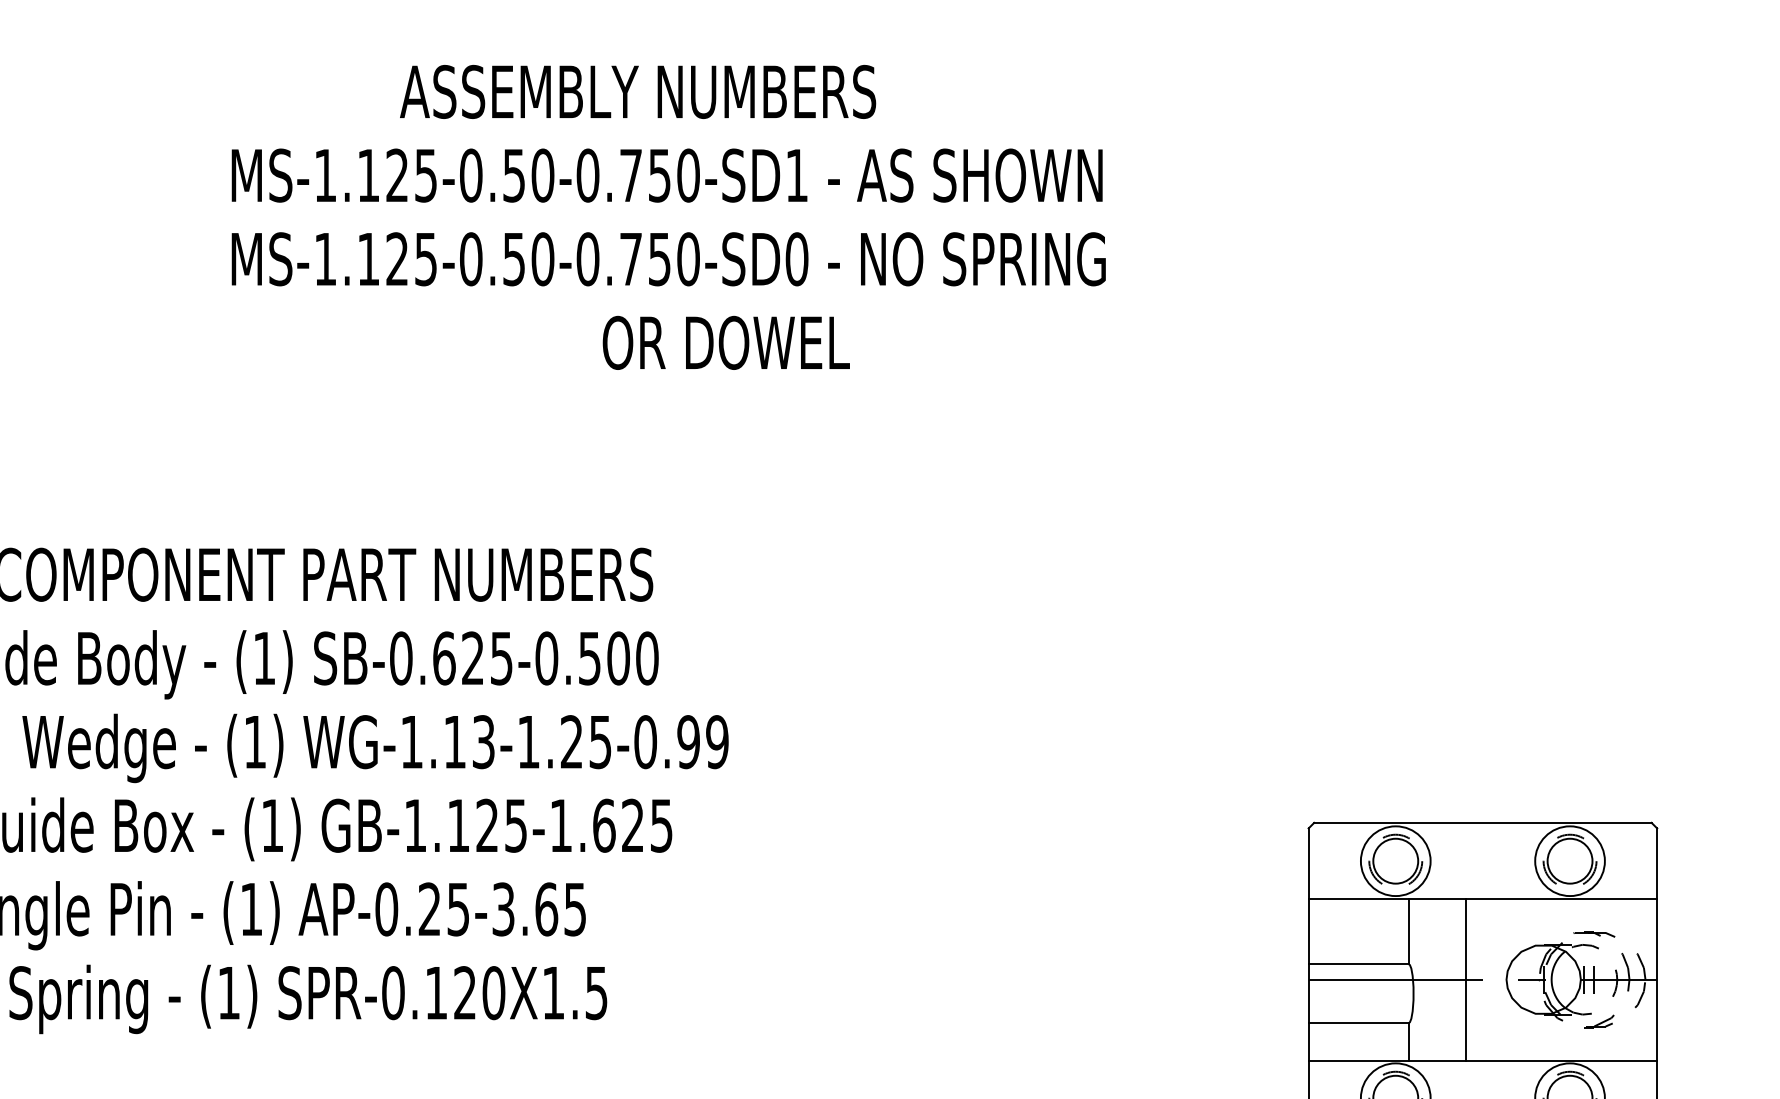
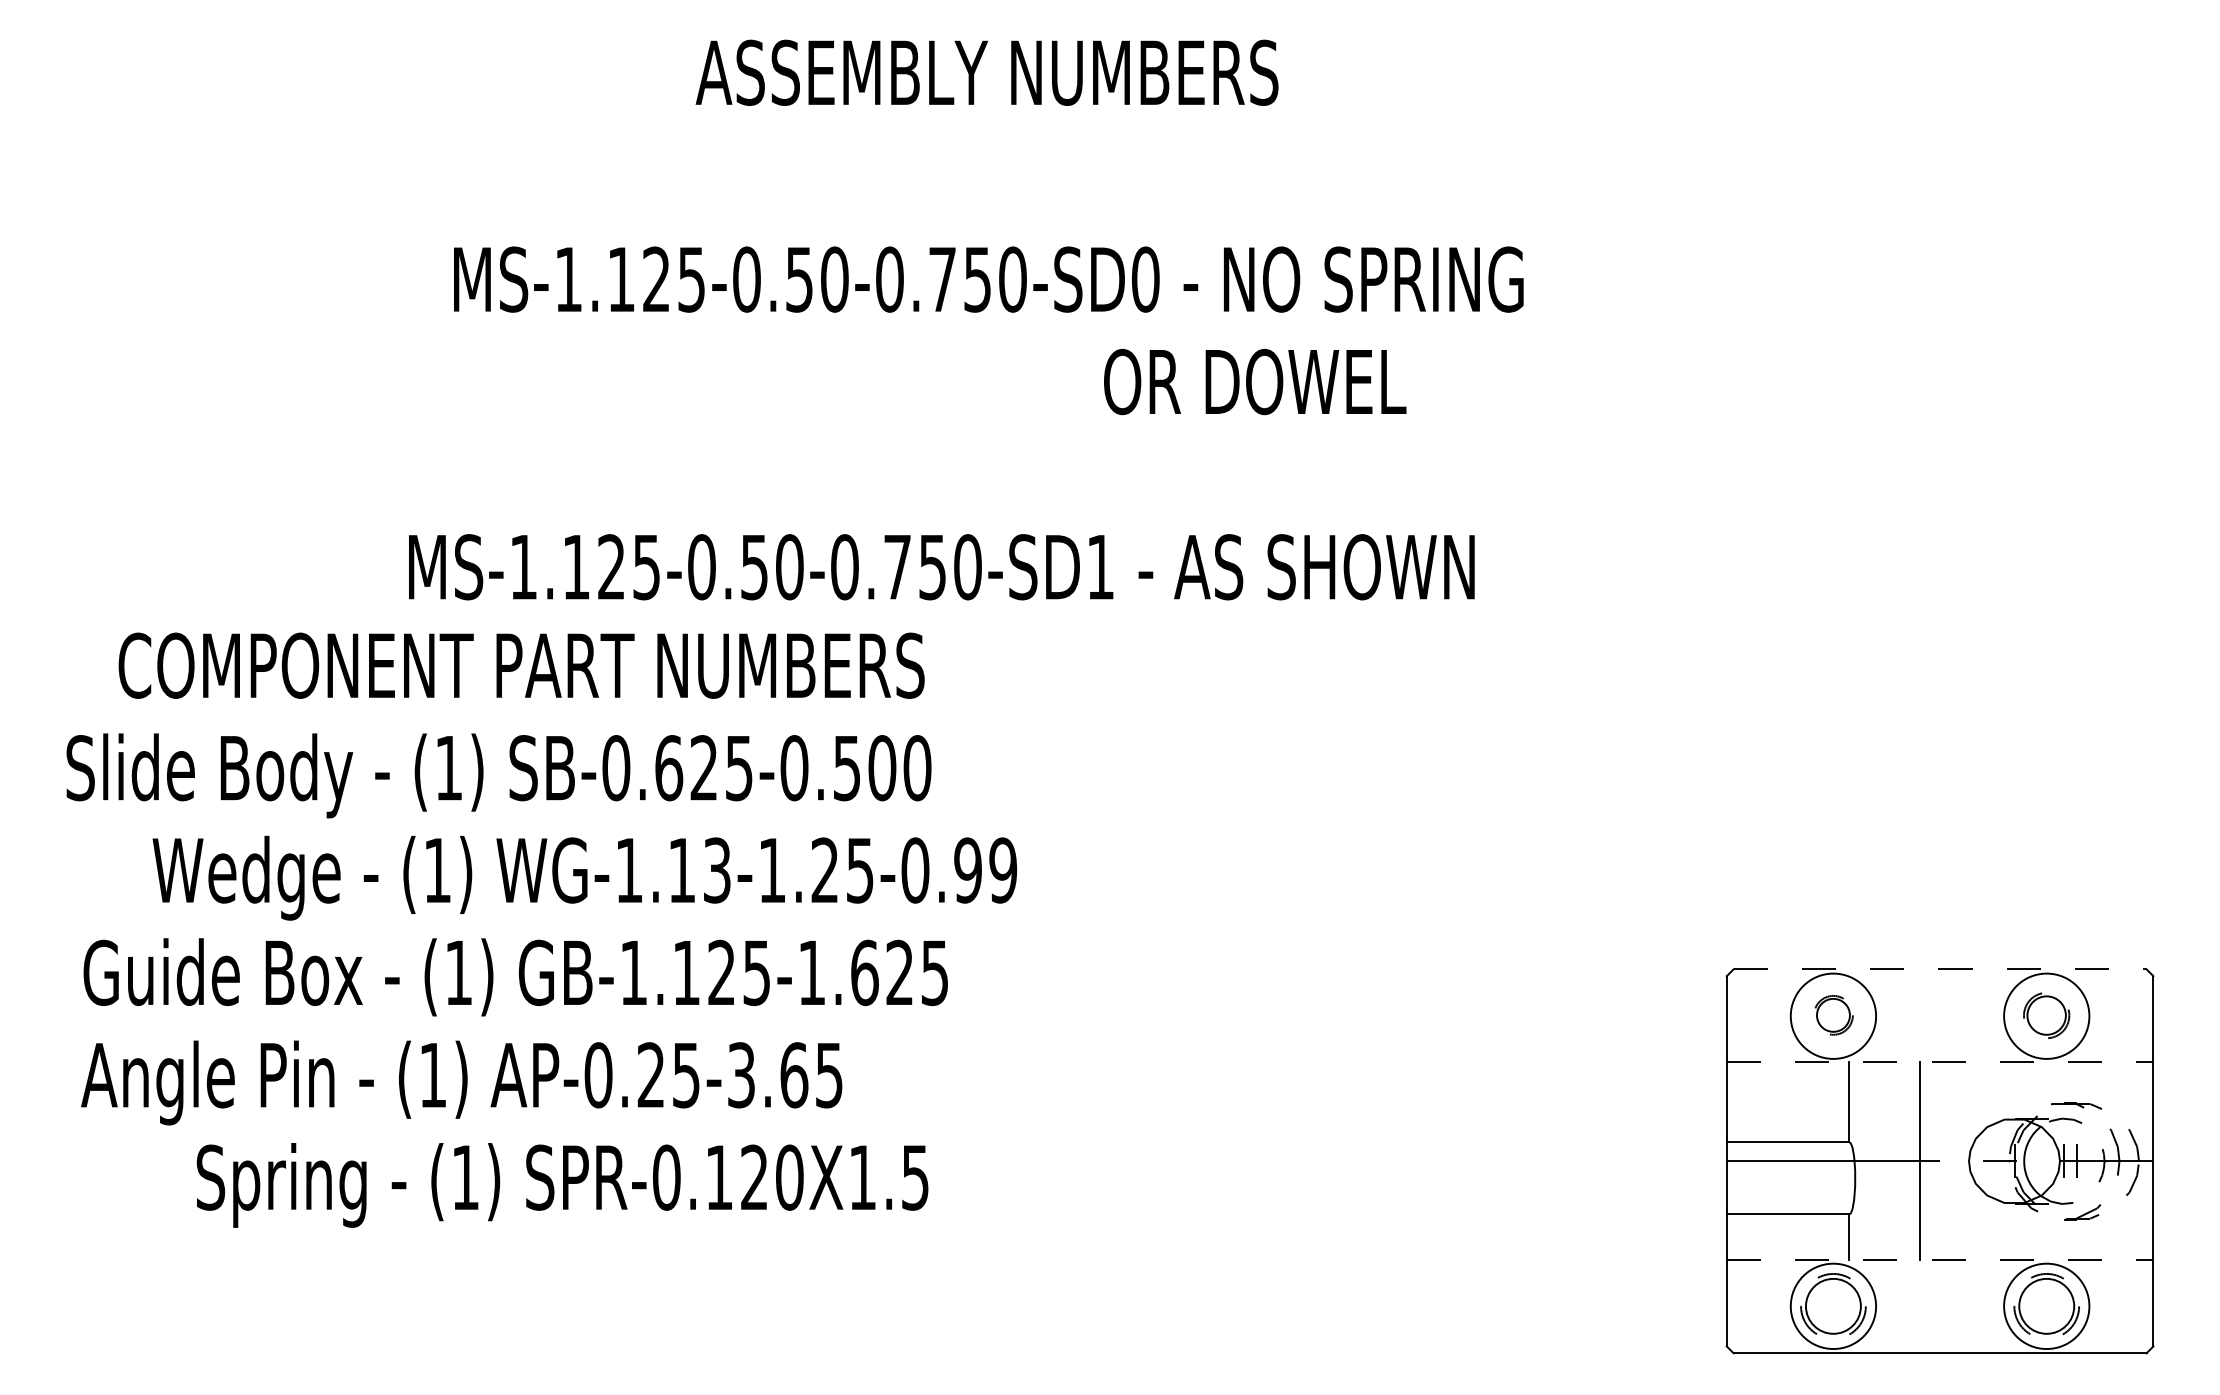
text: (637, 91) -> (986, 72), moved
text: (666, 175) -> (941, 567), moved
text: (668, 259) -> (988, 279), moved
text: (726, 342) -> (1255, 381), moved
line: (1483, 822) -> (1940, 969), solid -> dashed
part: (1395, 858) -> (1833, 1013), size x0.6
part: (1569, 858) -> (2046, 1013), size x0.7
line: (1483, 898) -> (1940, 1062), solid -> dashed
text: (308, 999) -> (562, 1185), moved
line: (1483, 1060) -> (1940, 1260), solid -> dashed

